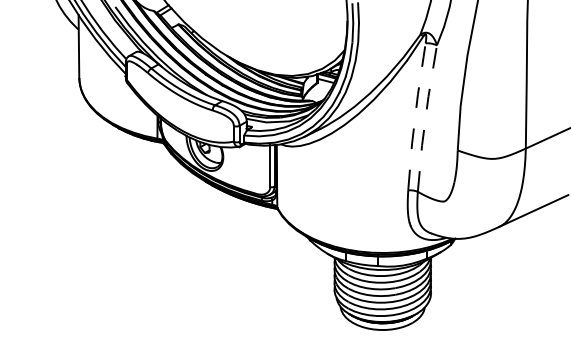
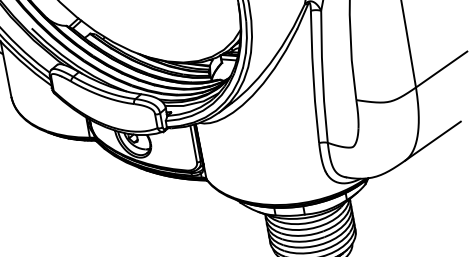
line: (415, 116) -> (313, 76), dashed -> solid
line: (425, 118) -> (322, 77), dashed -> solid

